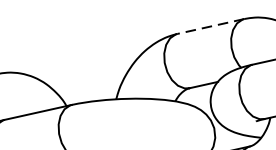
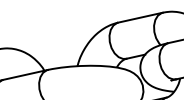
line: (210, 26) -> (140, 17), dashed -> solid

